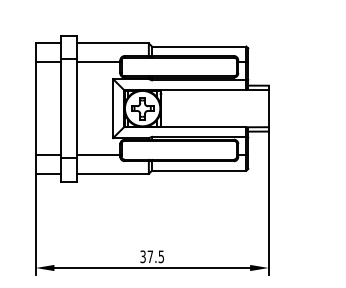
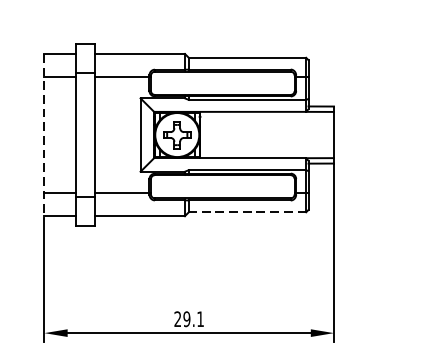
line: (35, 109) -> (44, 136), solid -> dashed
line: (198, 170) -> (246, 211), solid -> dashed
text: (151, 256) -> (188, 318), 37.5 -> 29.1

